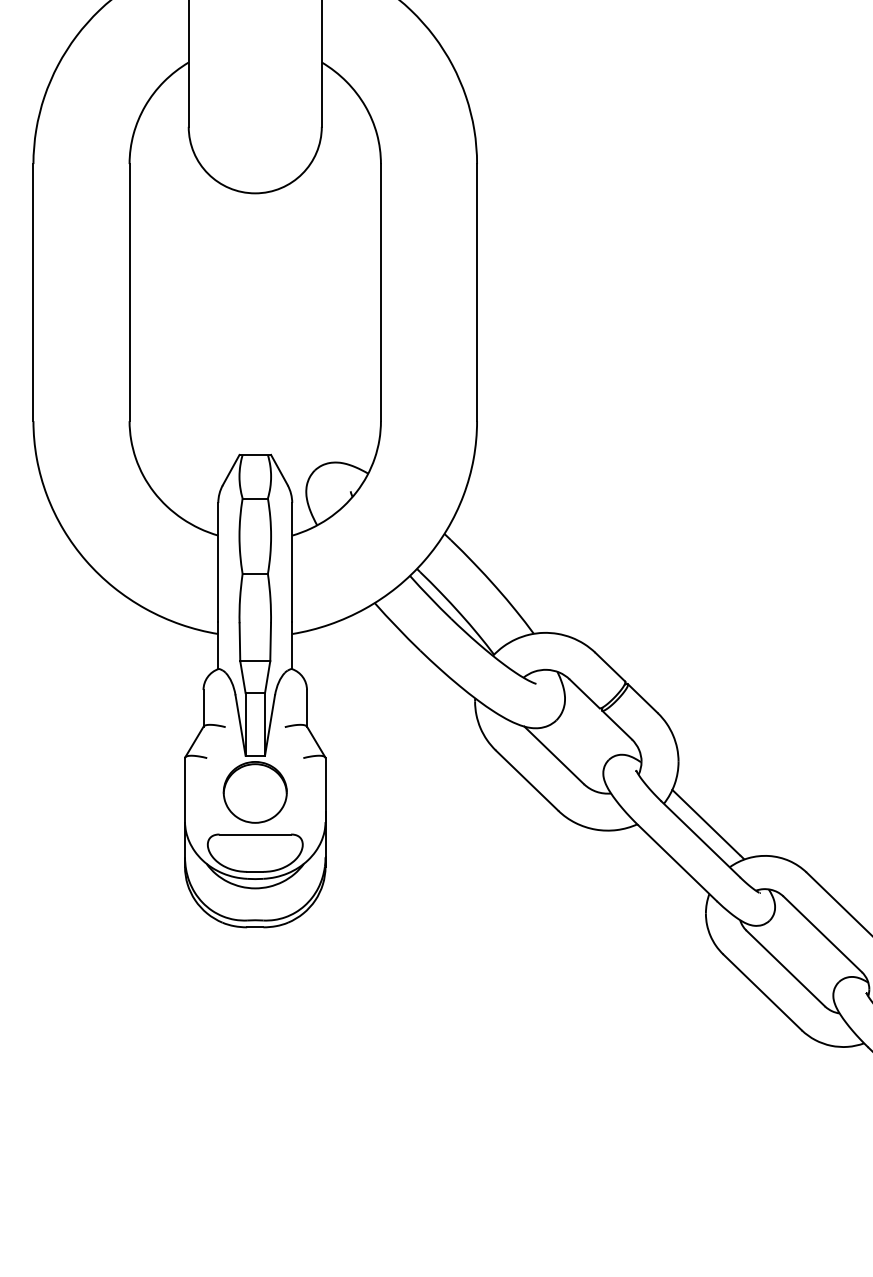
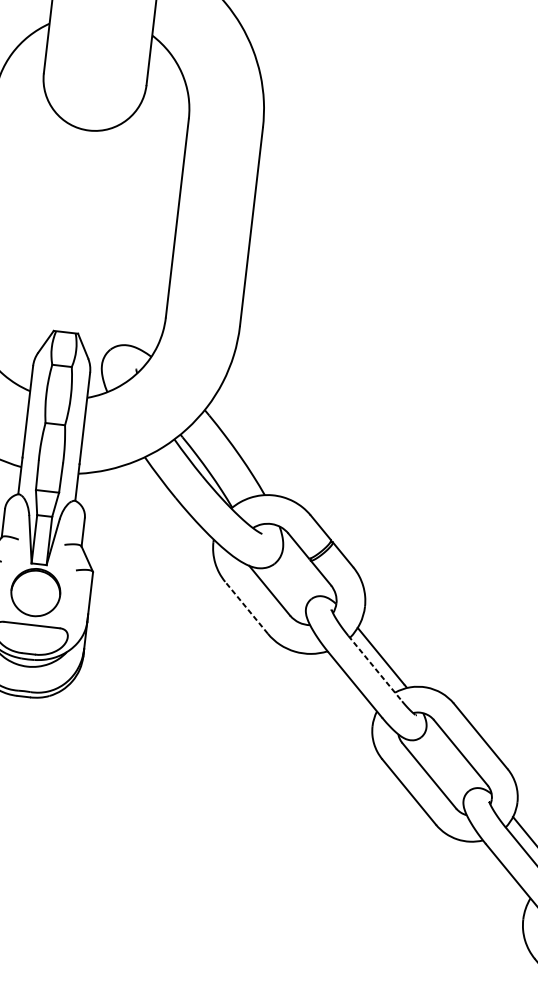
line: (526, 780) -> (246, 607), solid -> dashed
line: (700, 839) -> (374, 668), solid -> dashed

